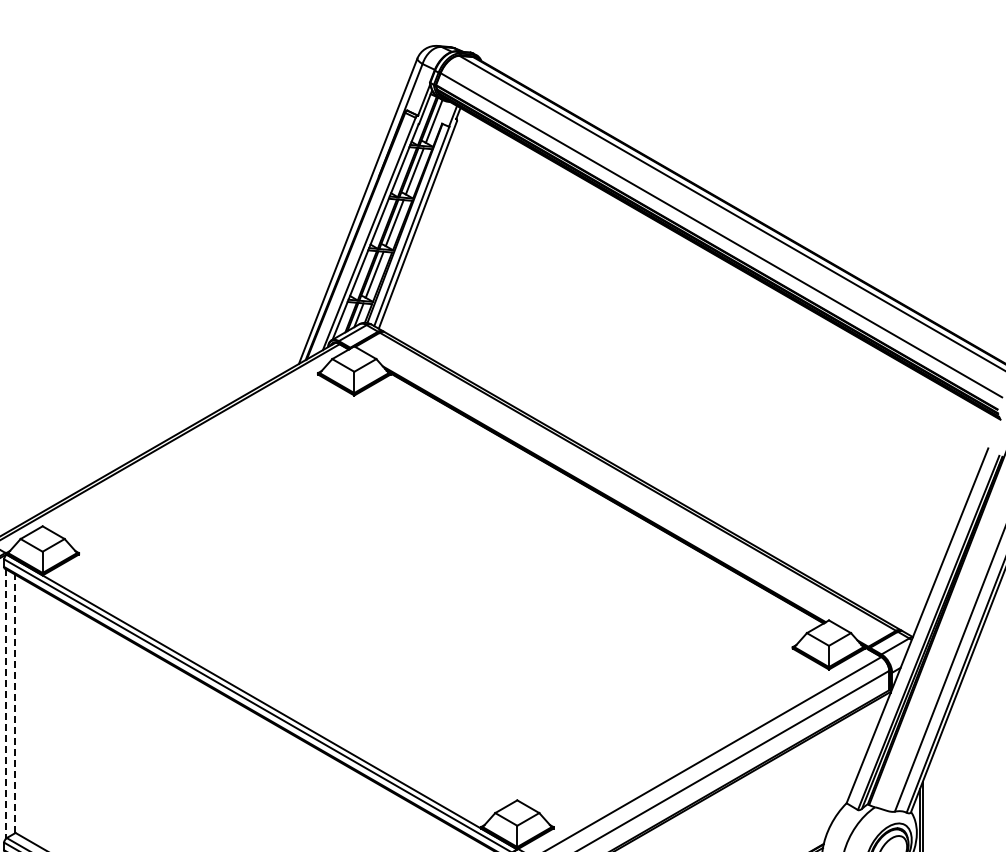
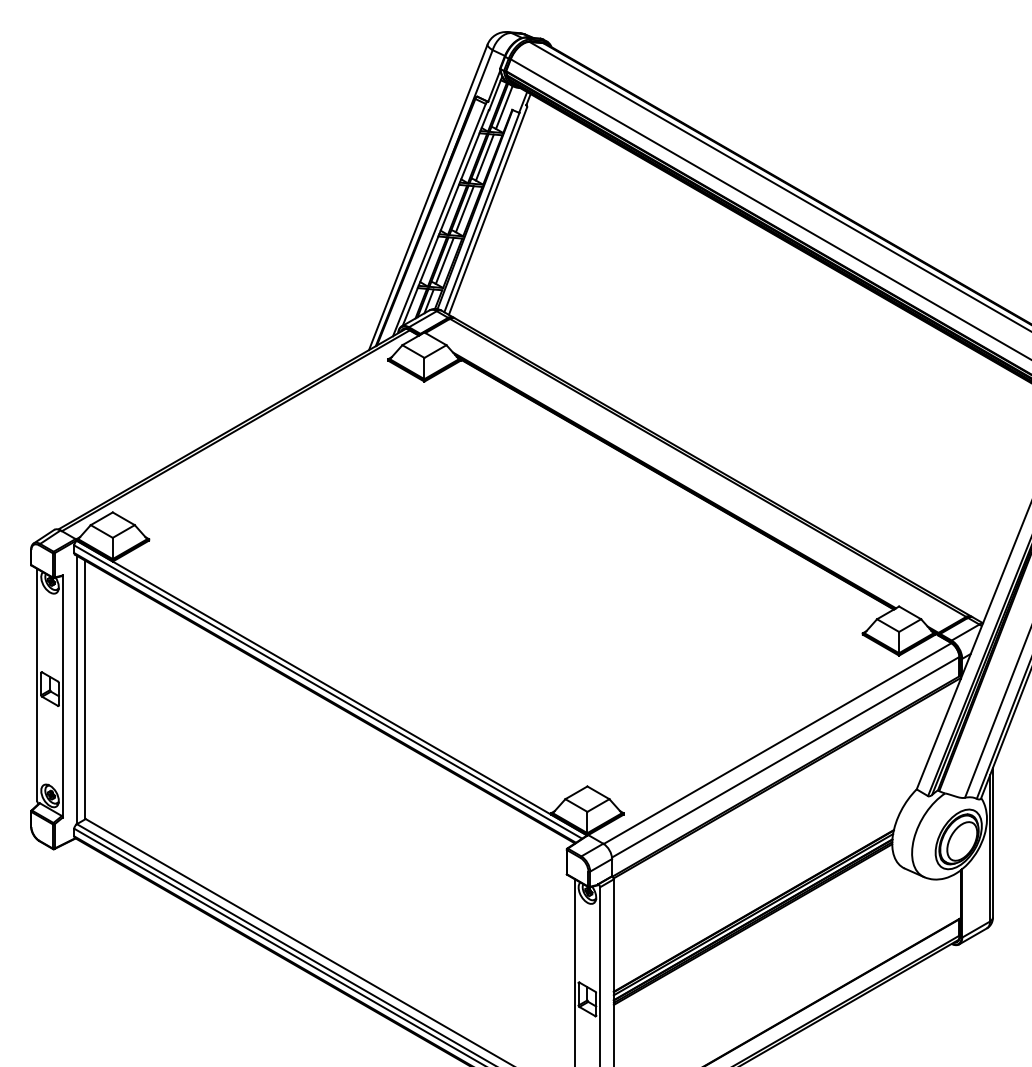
line: (15, 703) -> (85, 689), dashed -> solid
line: (6, 704) -> (76, 690), dashed -> solid

